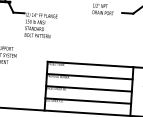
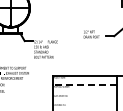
line: (89, 76) -> (84, 85), solid -> dashed
line: (88, 88) -> (84, 94), removed
line: (87, 100) -> (84, 103), removed

